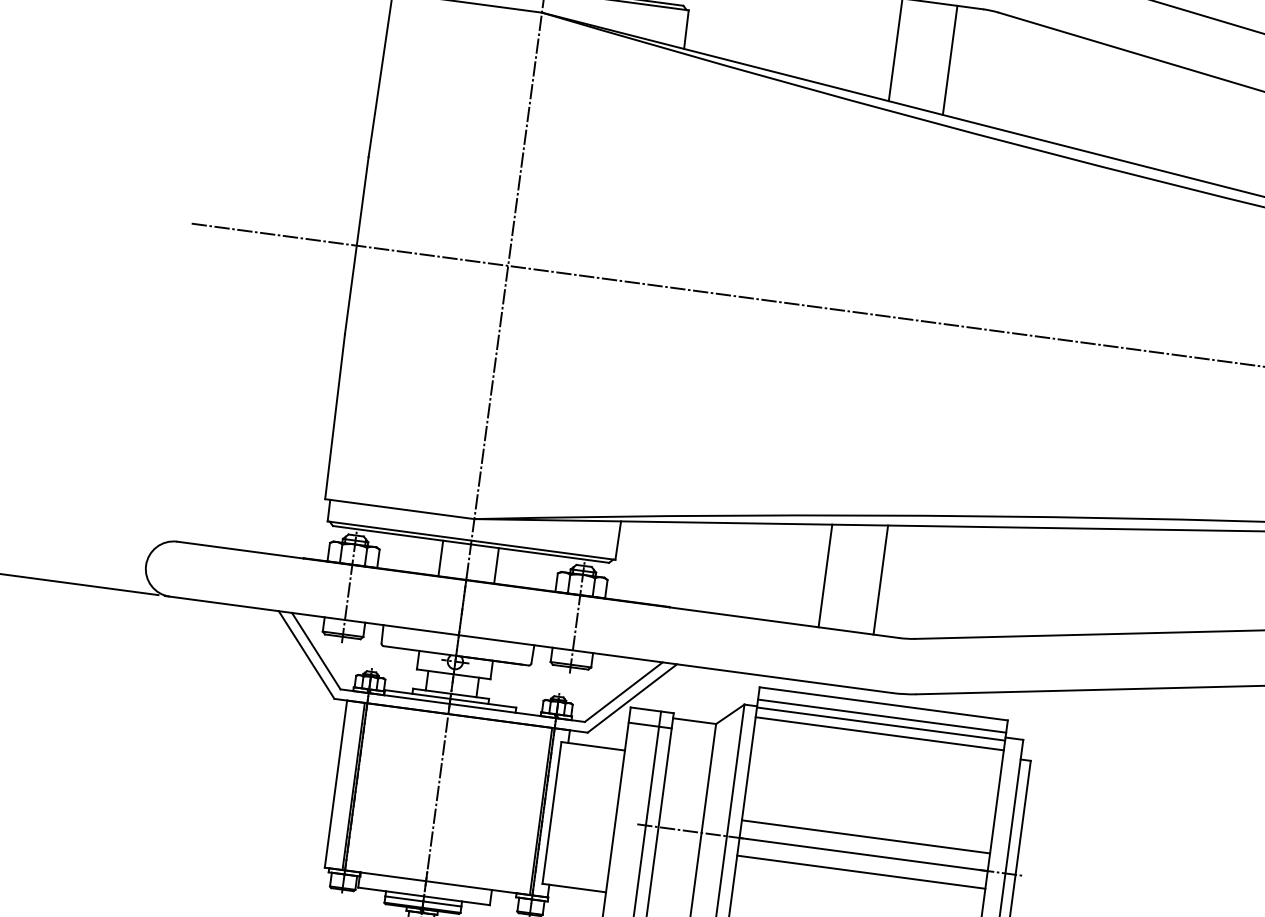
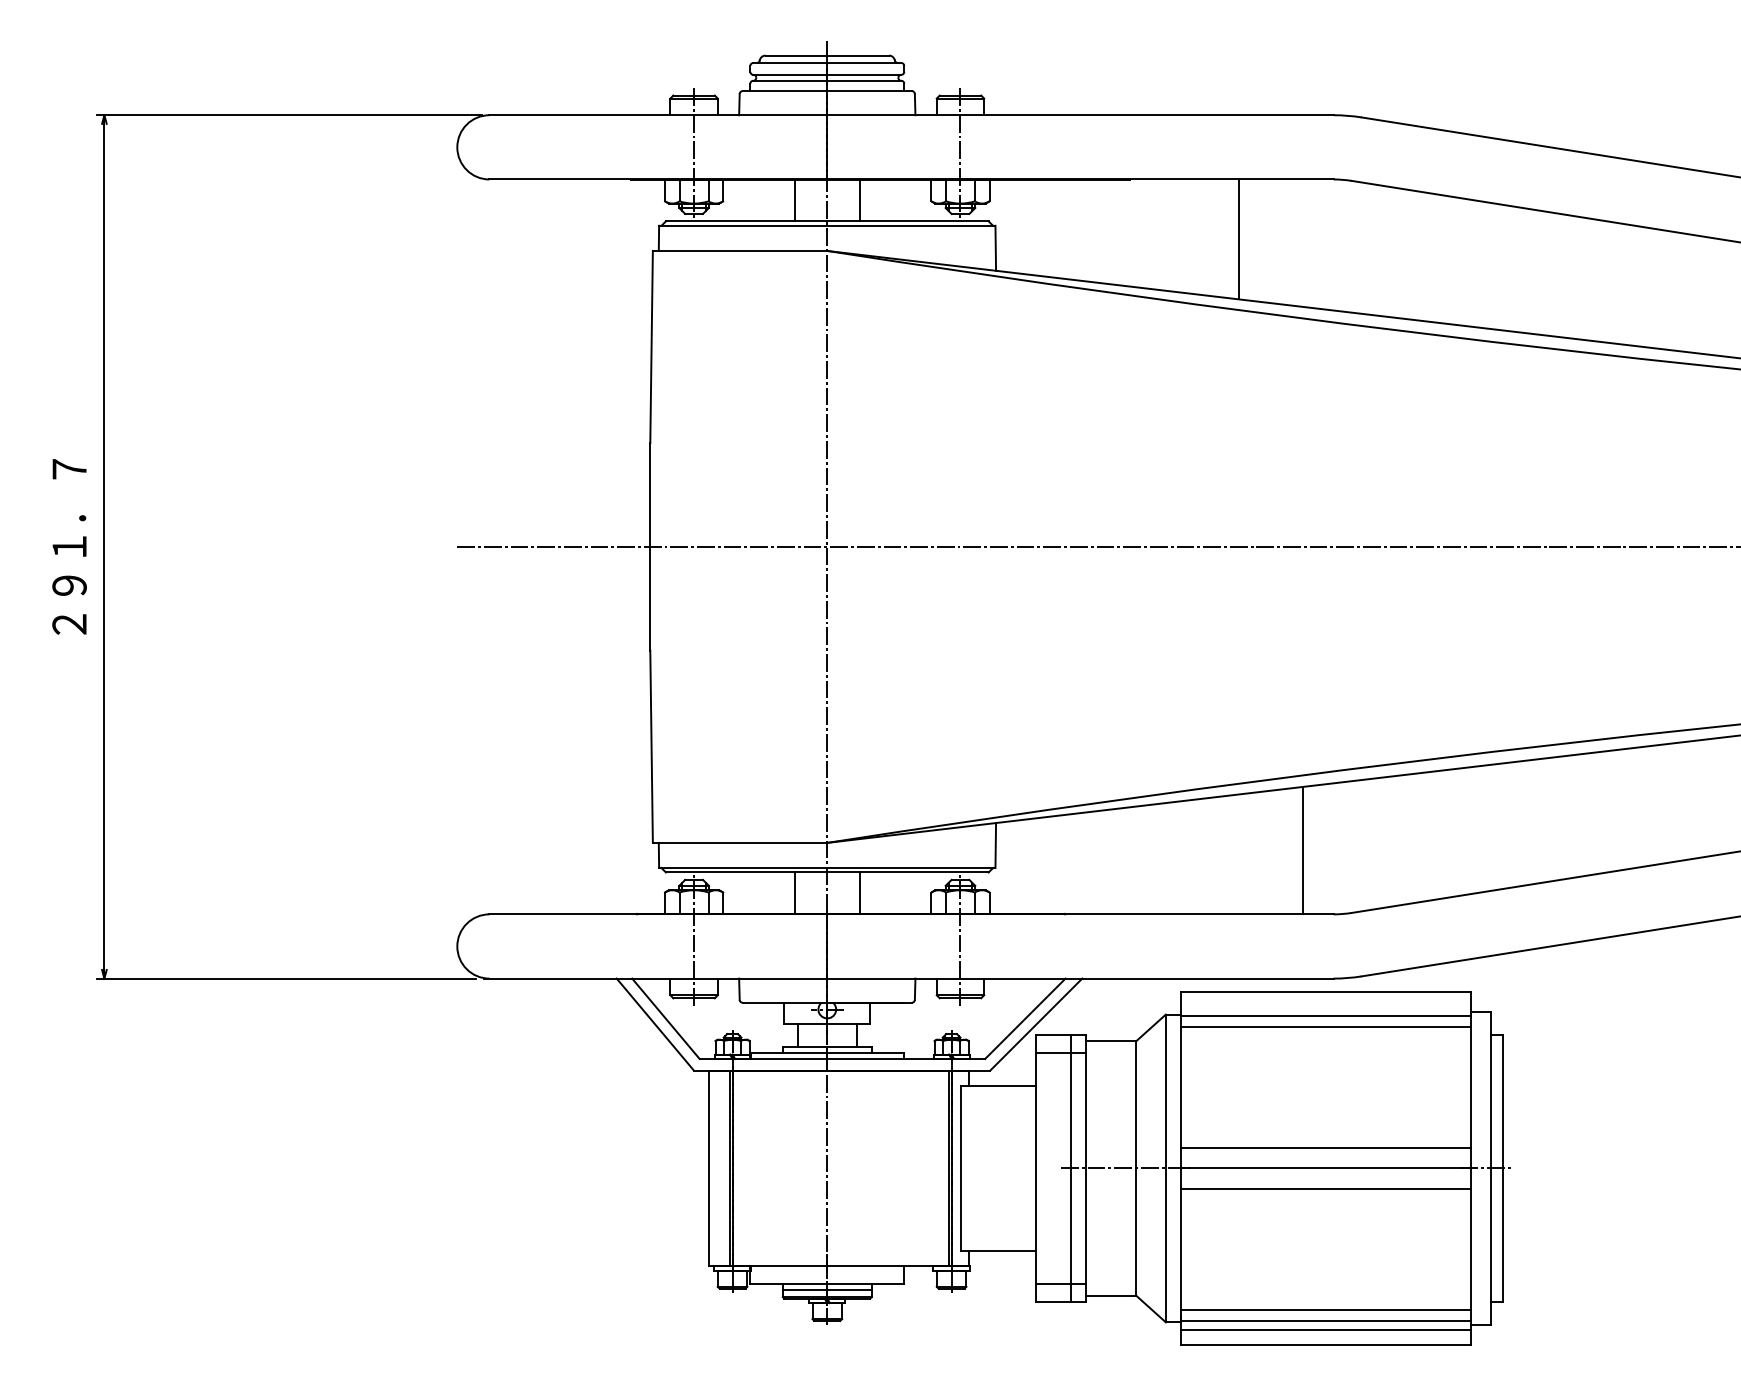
line: (950, 59) -> (1303, 242), removed
line: (825, 576) -> (1239, 854), removed
line: (881, 715) -> (1325, 1006), removed

